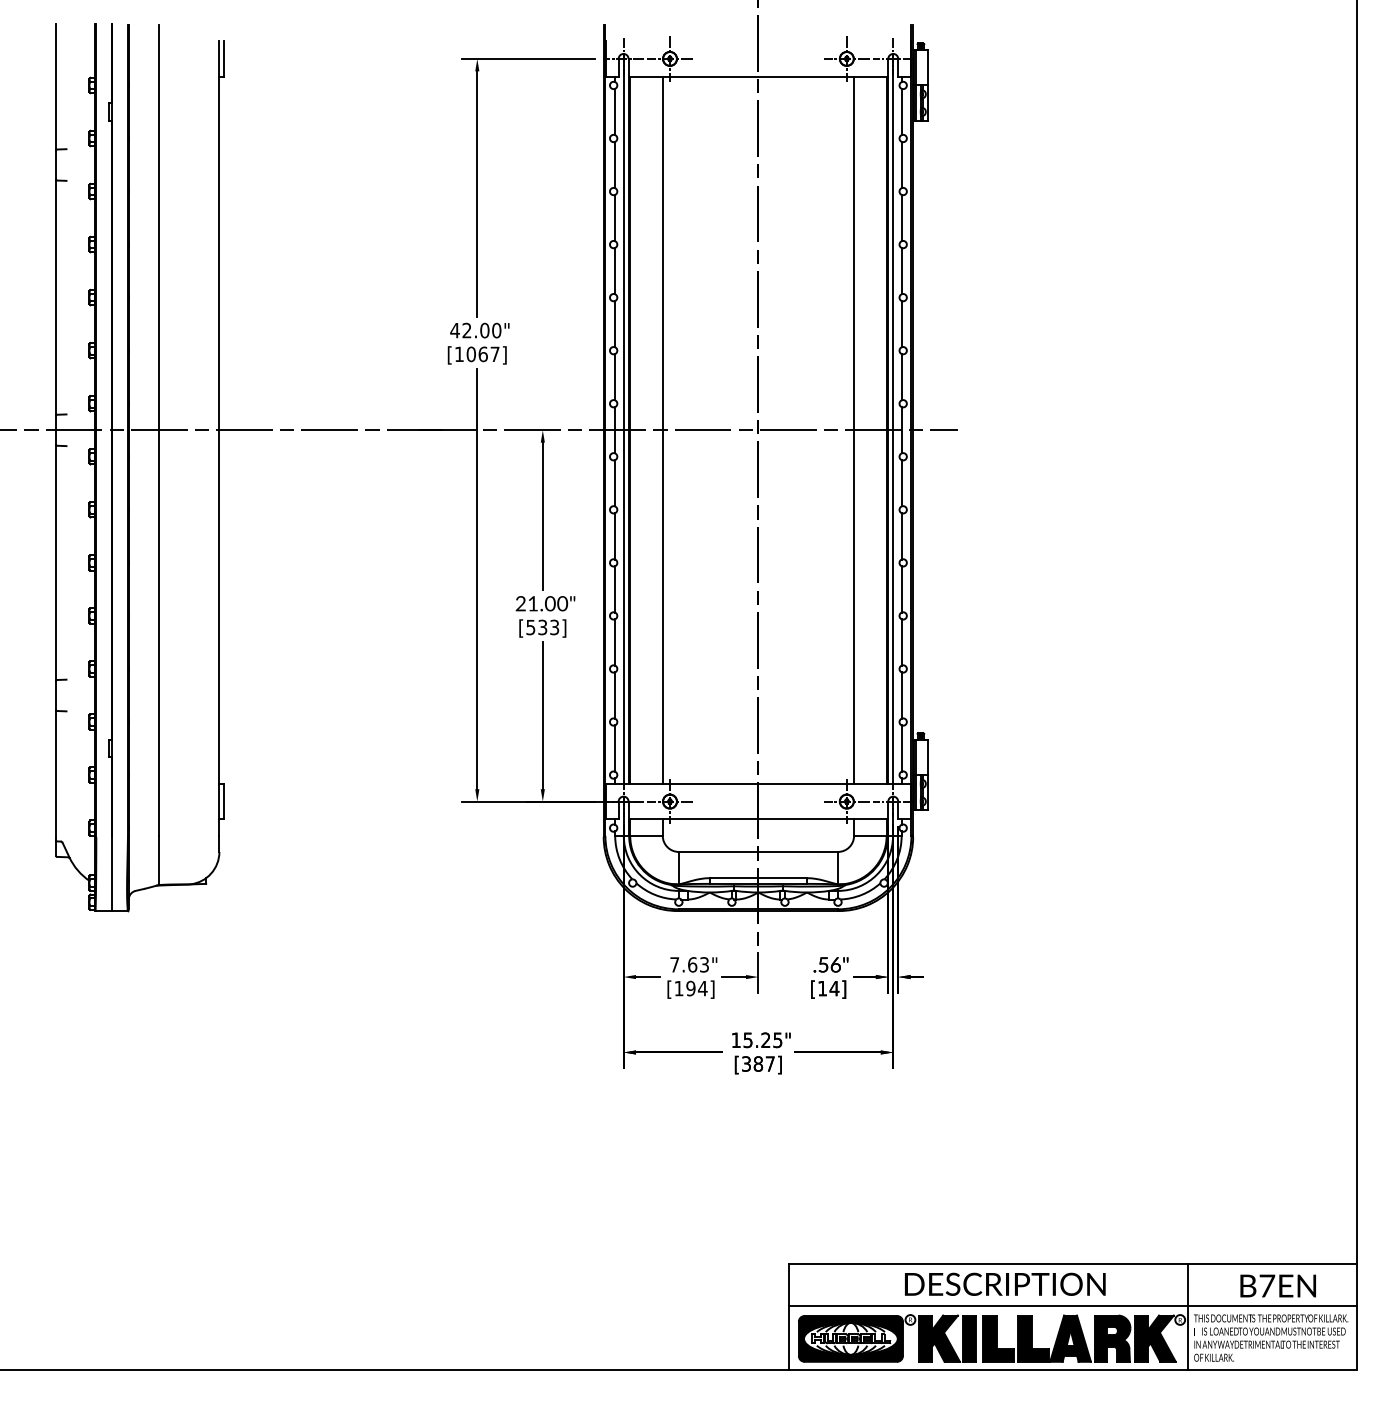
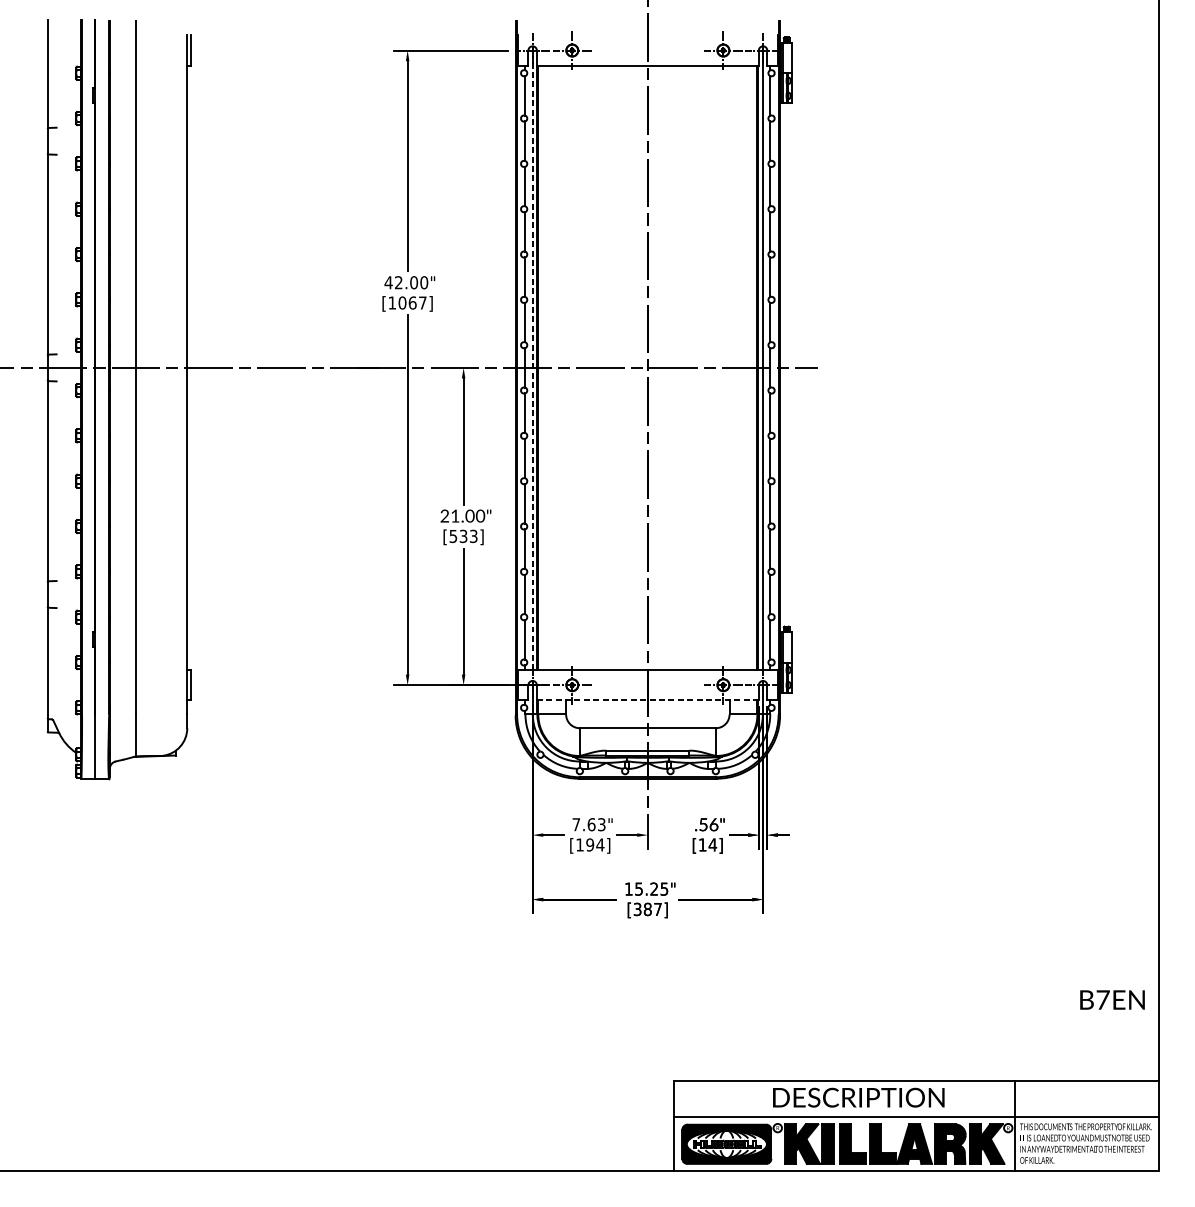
line: (623, 418) -> (532, 357), solid -> dashed
line: (662, 429) -> (565, 367), removed
line: (854, 429) -> (729, 367), removed
line: (758, 819) -> (647, 700), solid -> dashed
text: (1277, 1285) -> (1111, 999), moved

